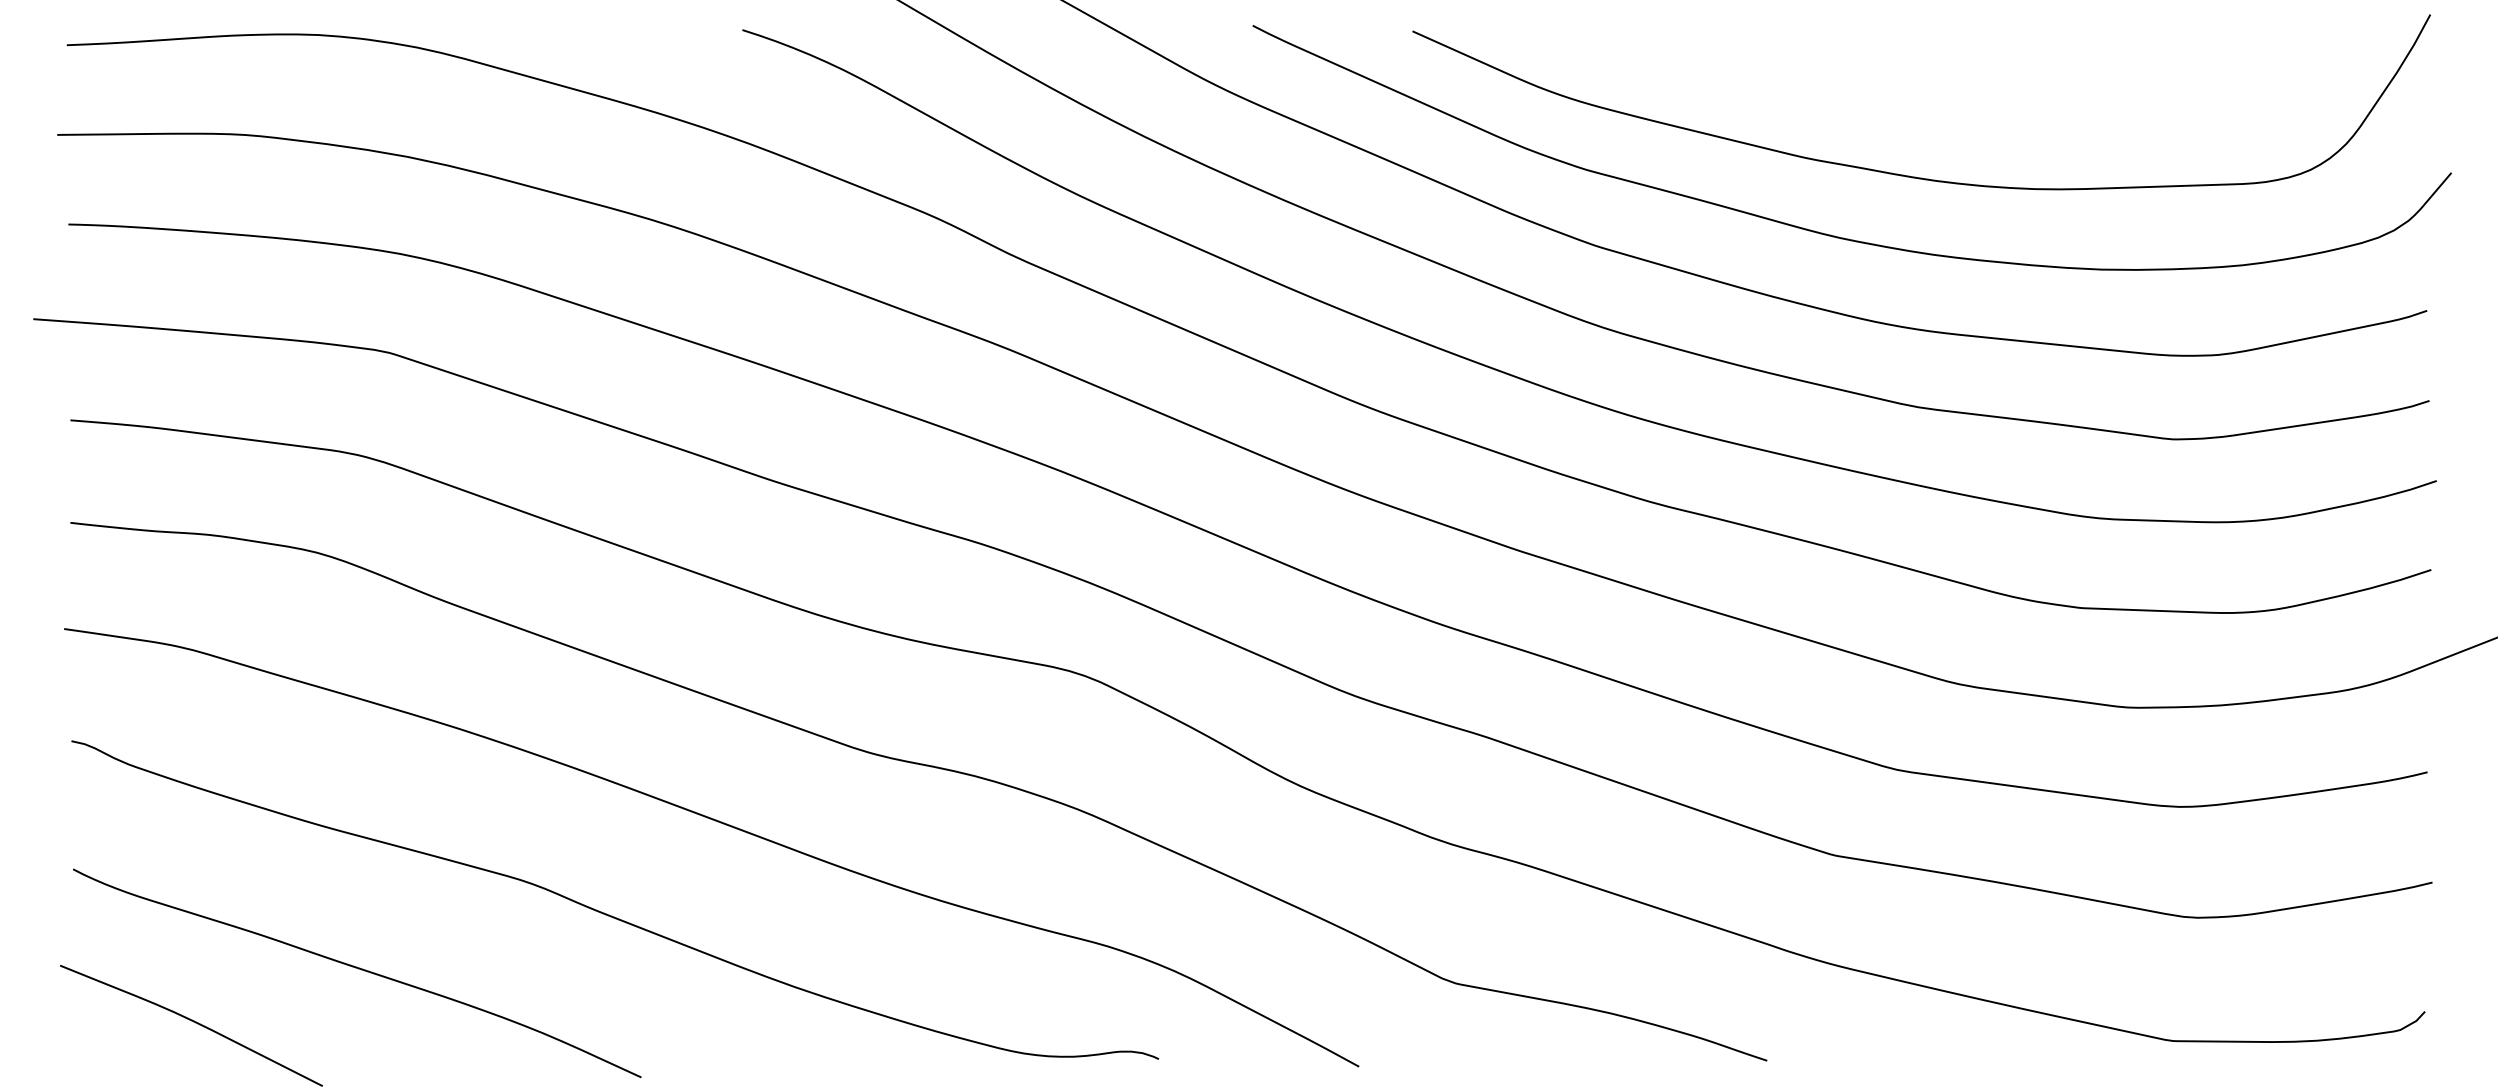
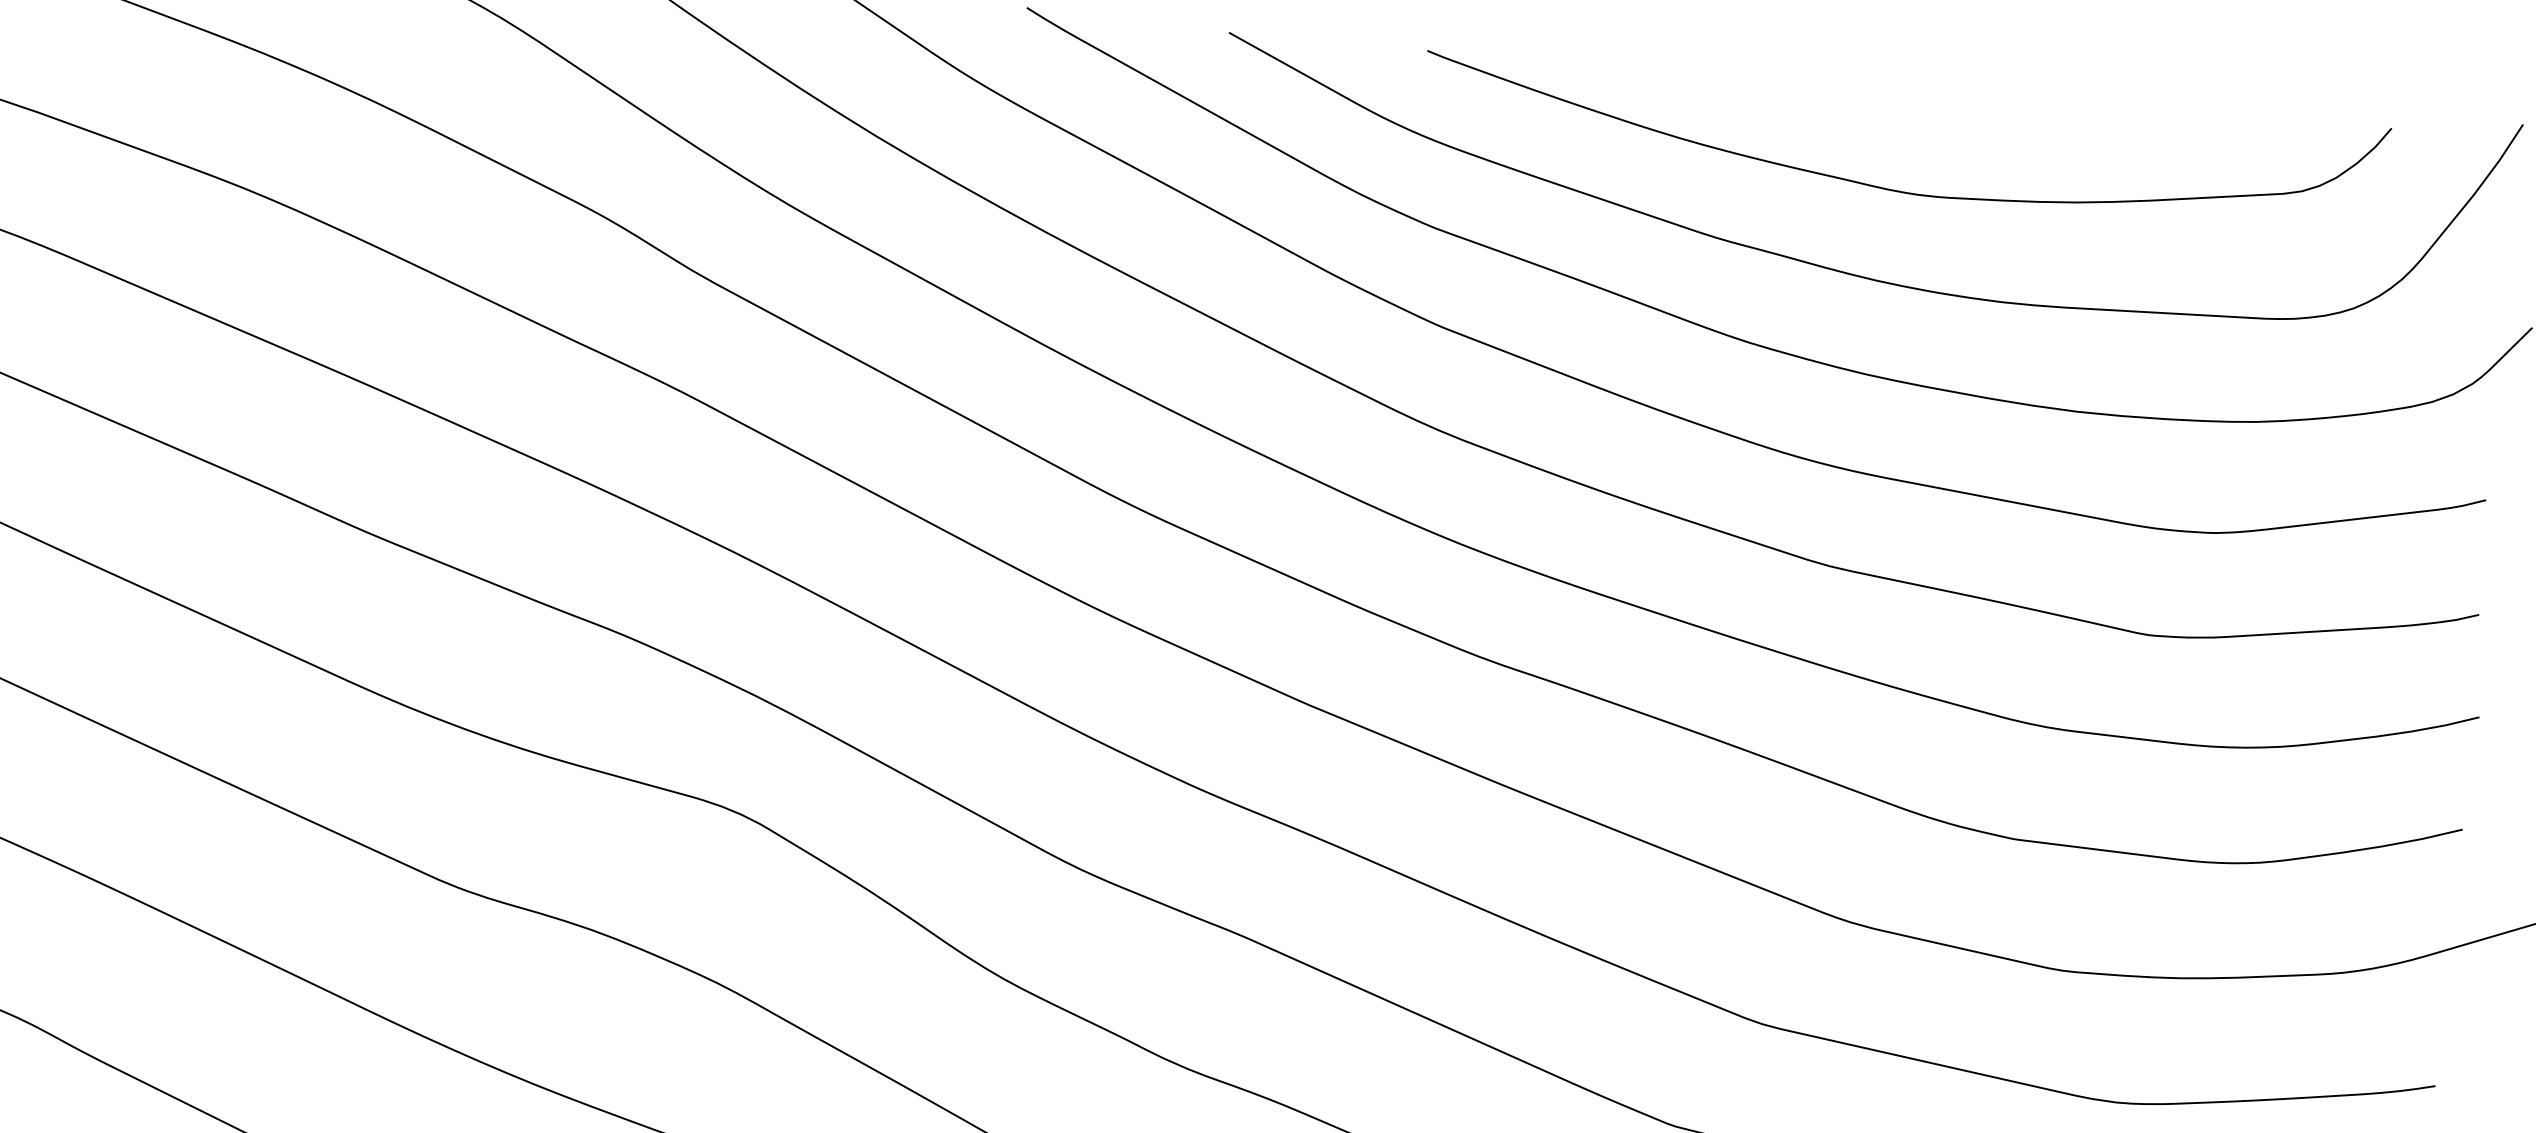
curve: (1947, 108) -> (1899, 190), added

